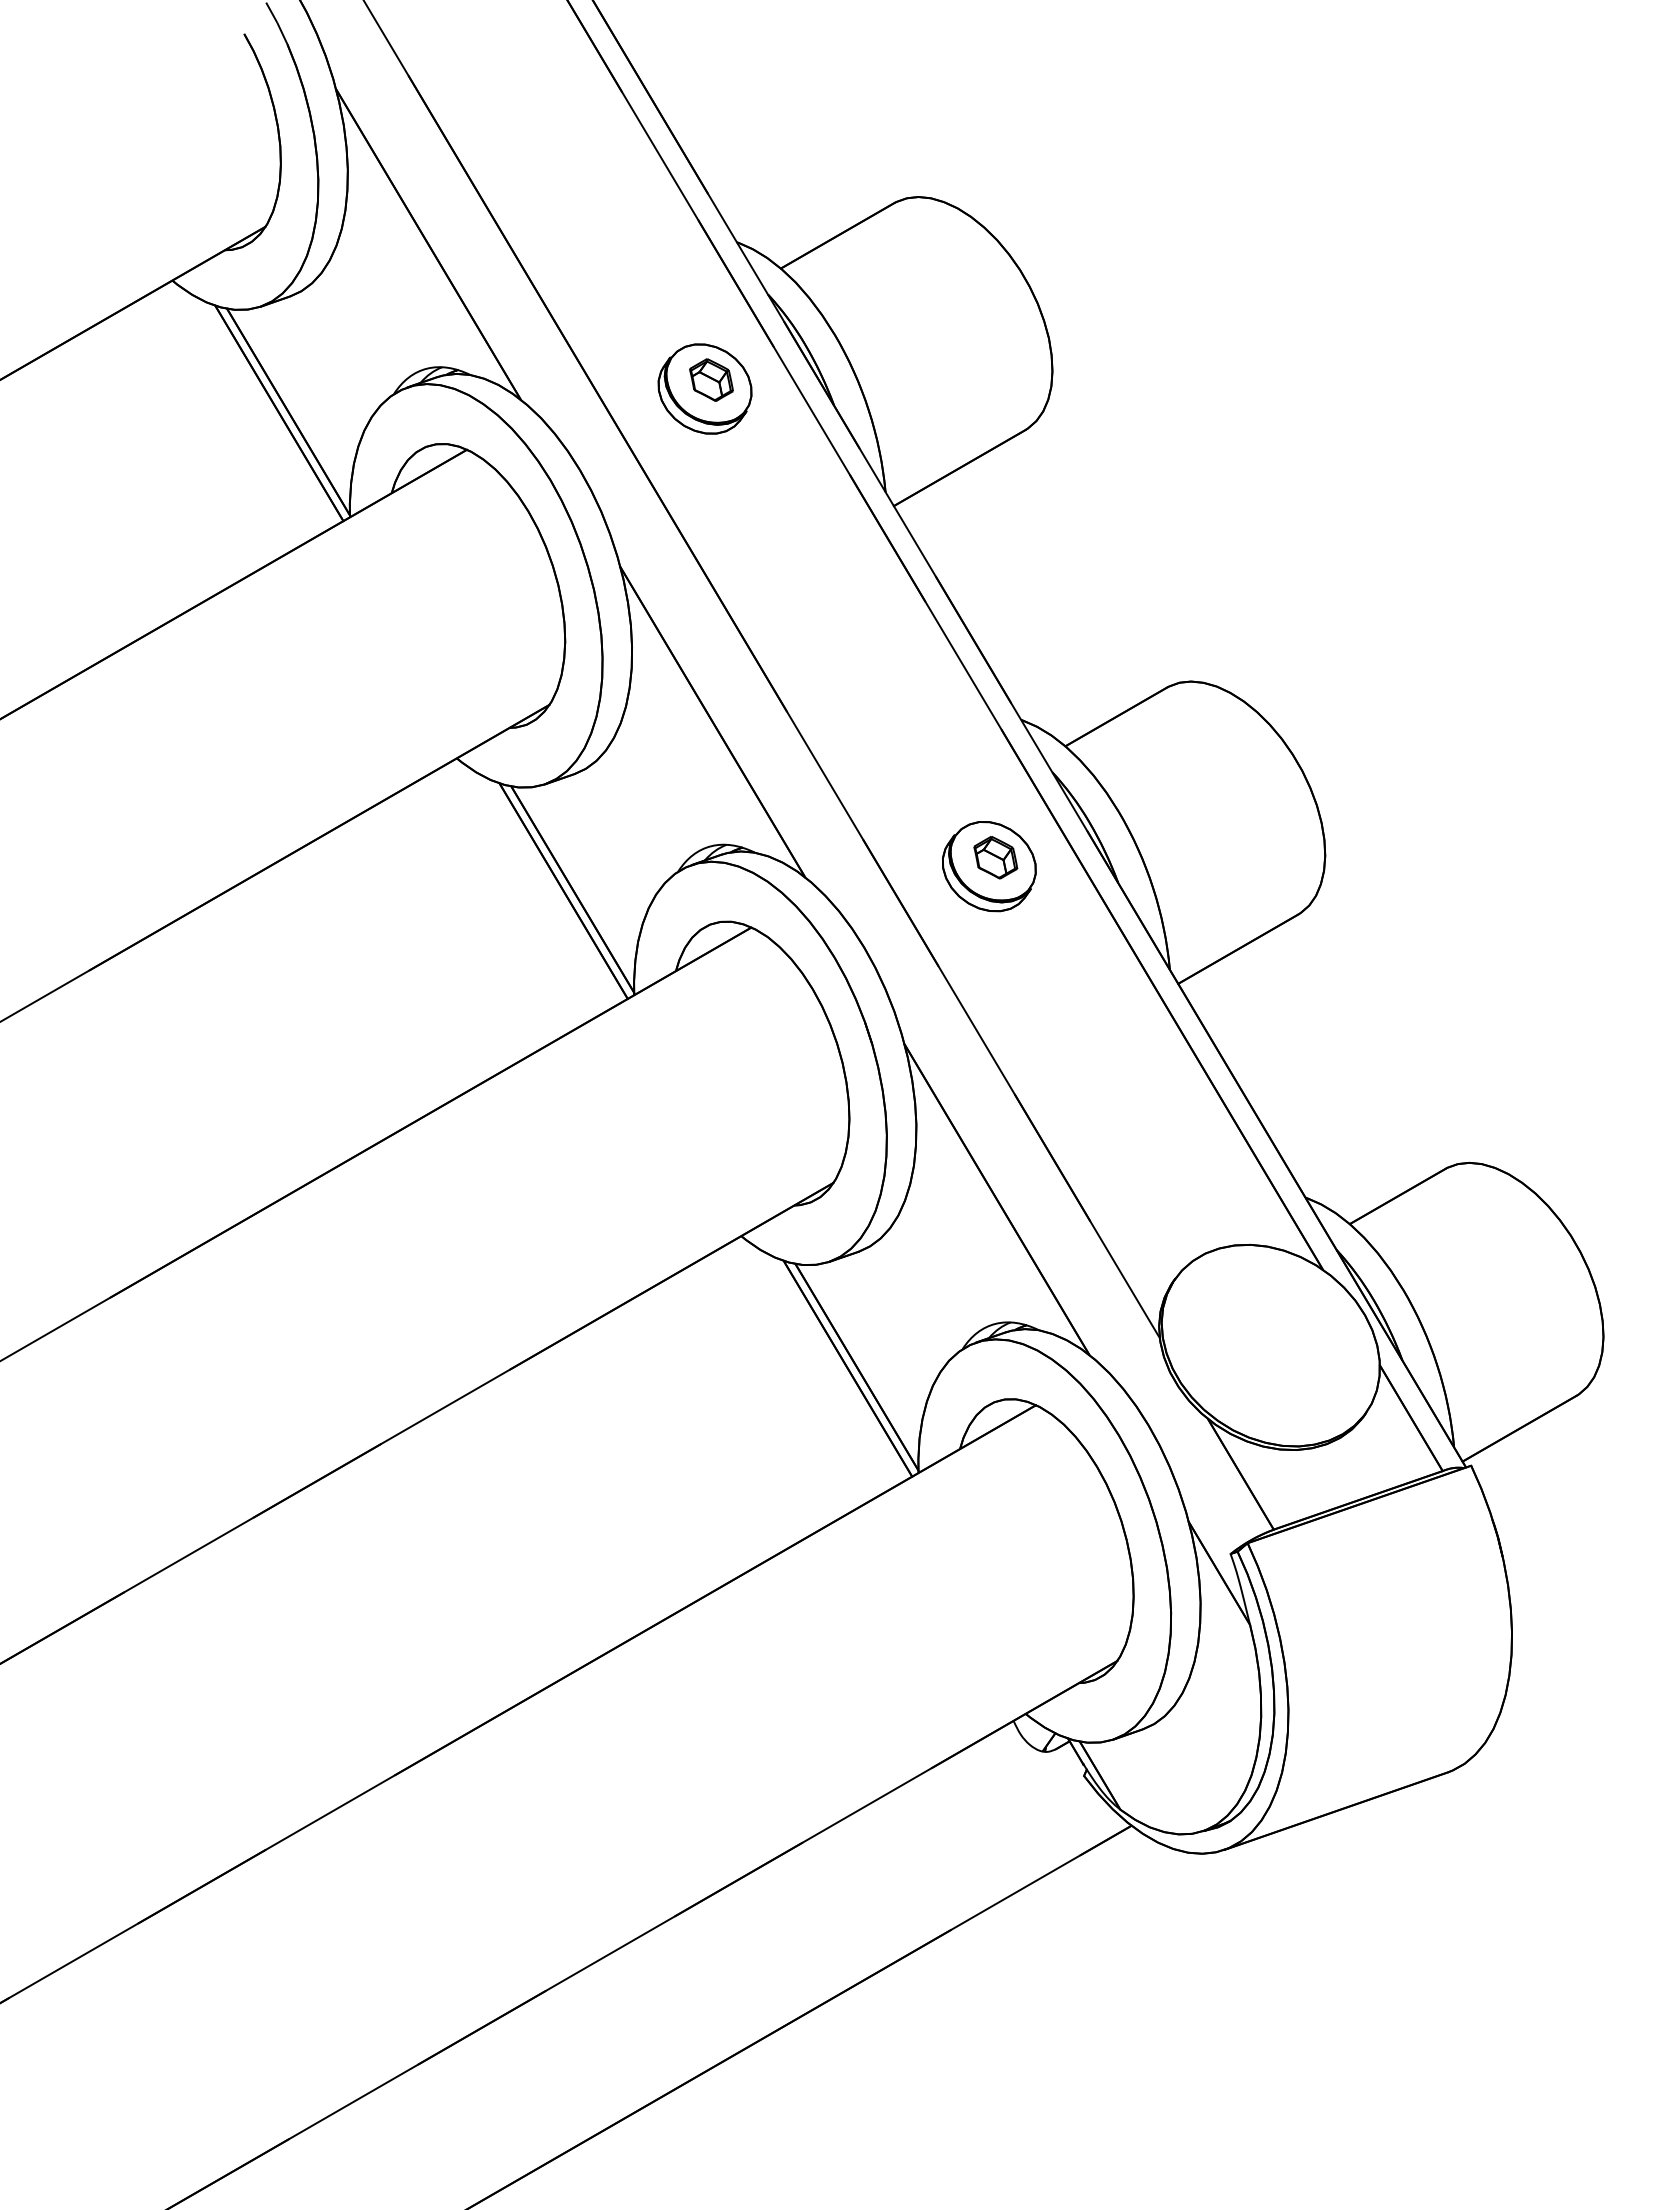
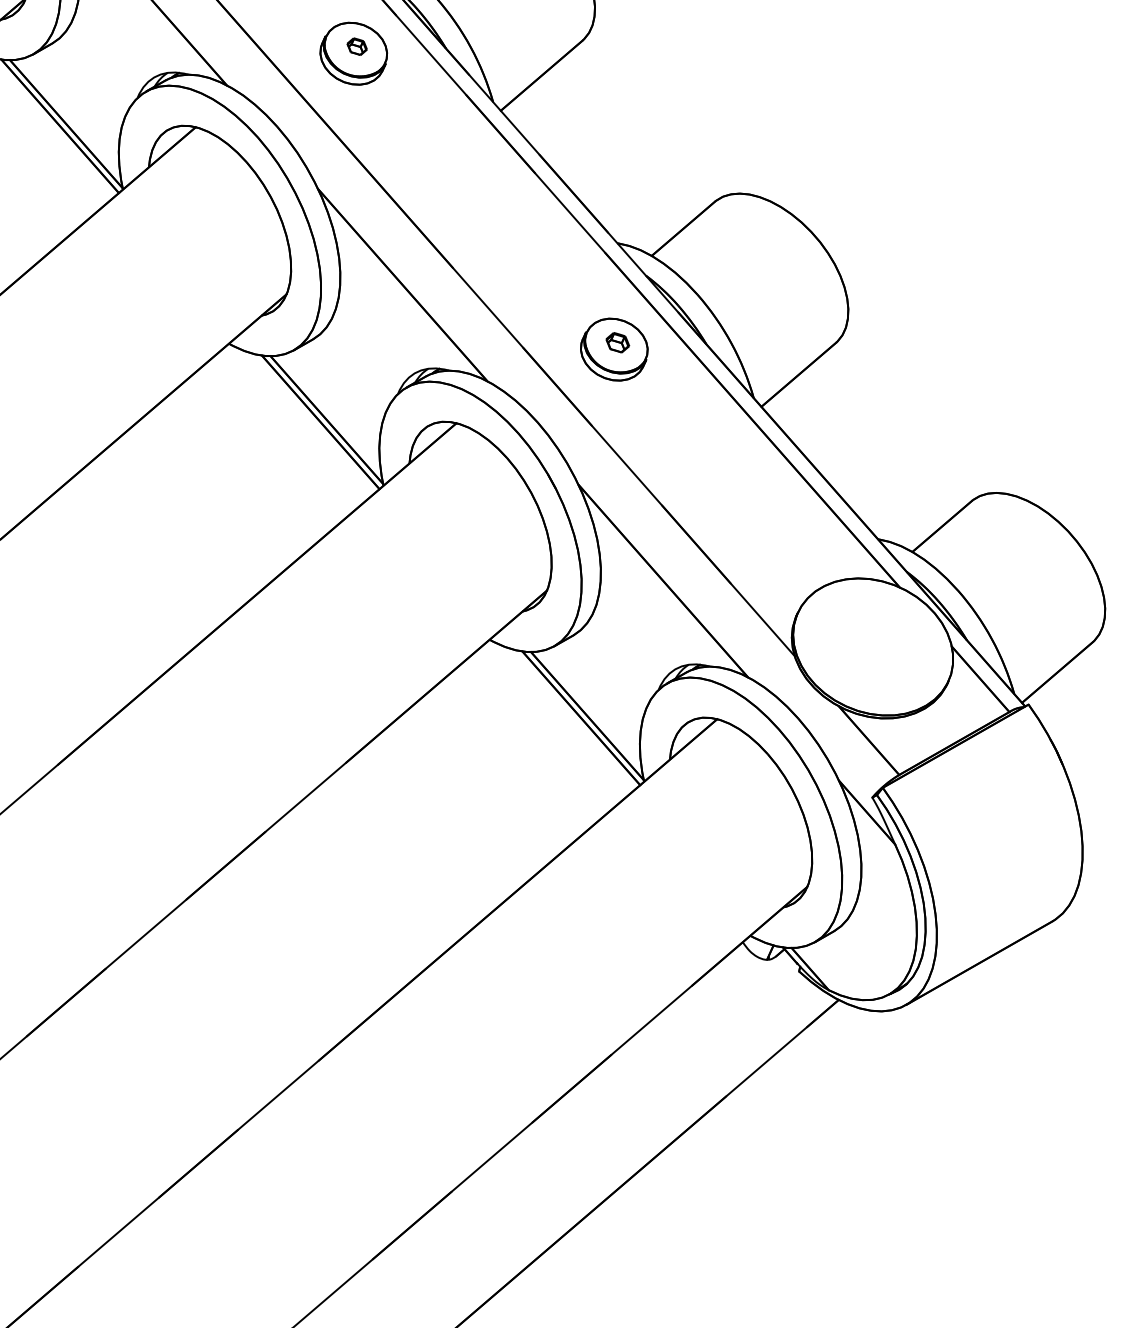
part: (711, 379) -> (357, 46), size x0.6
part: (995, 857) -> (617, 342), size x0.7

